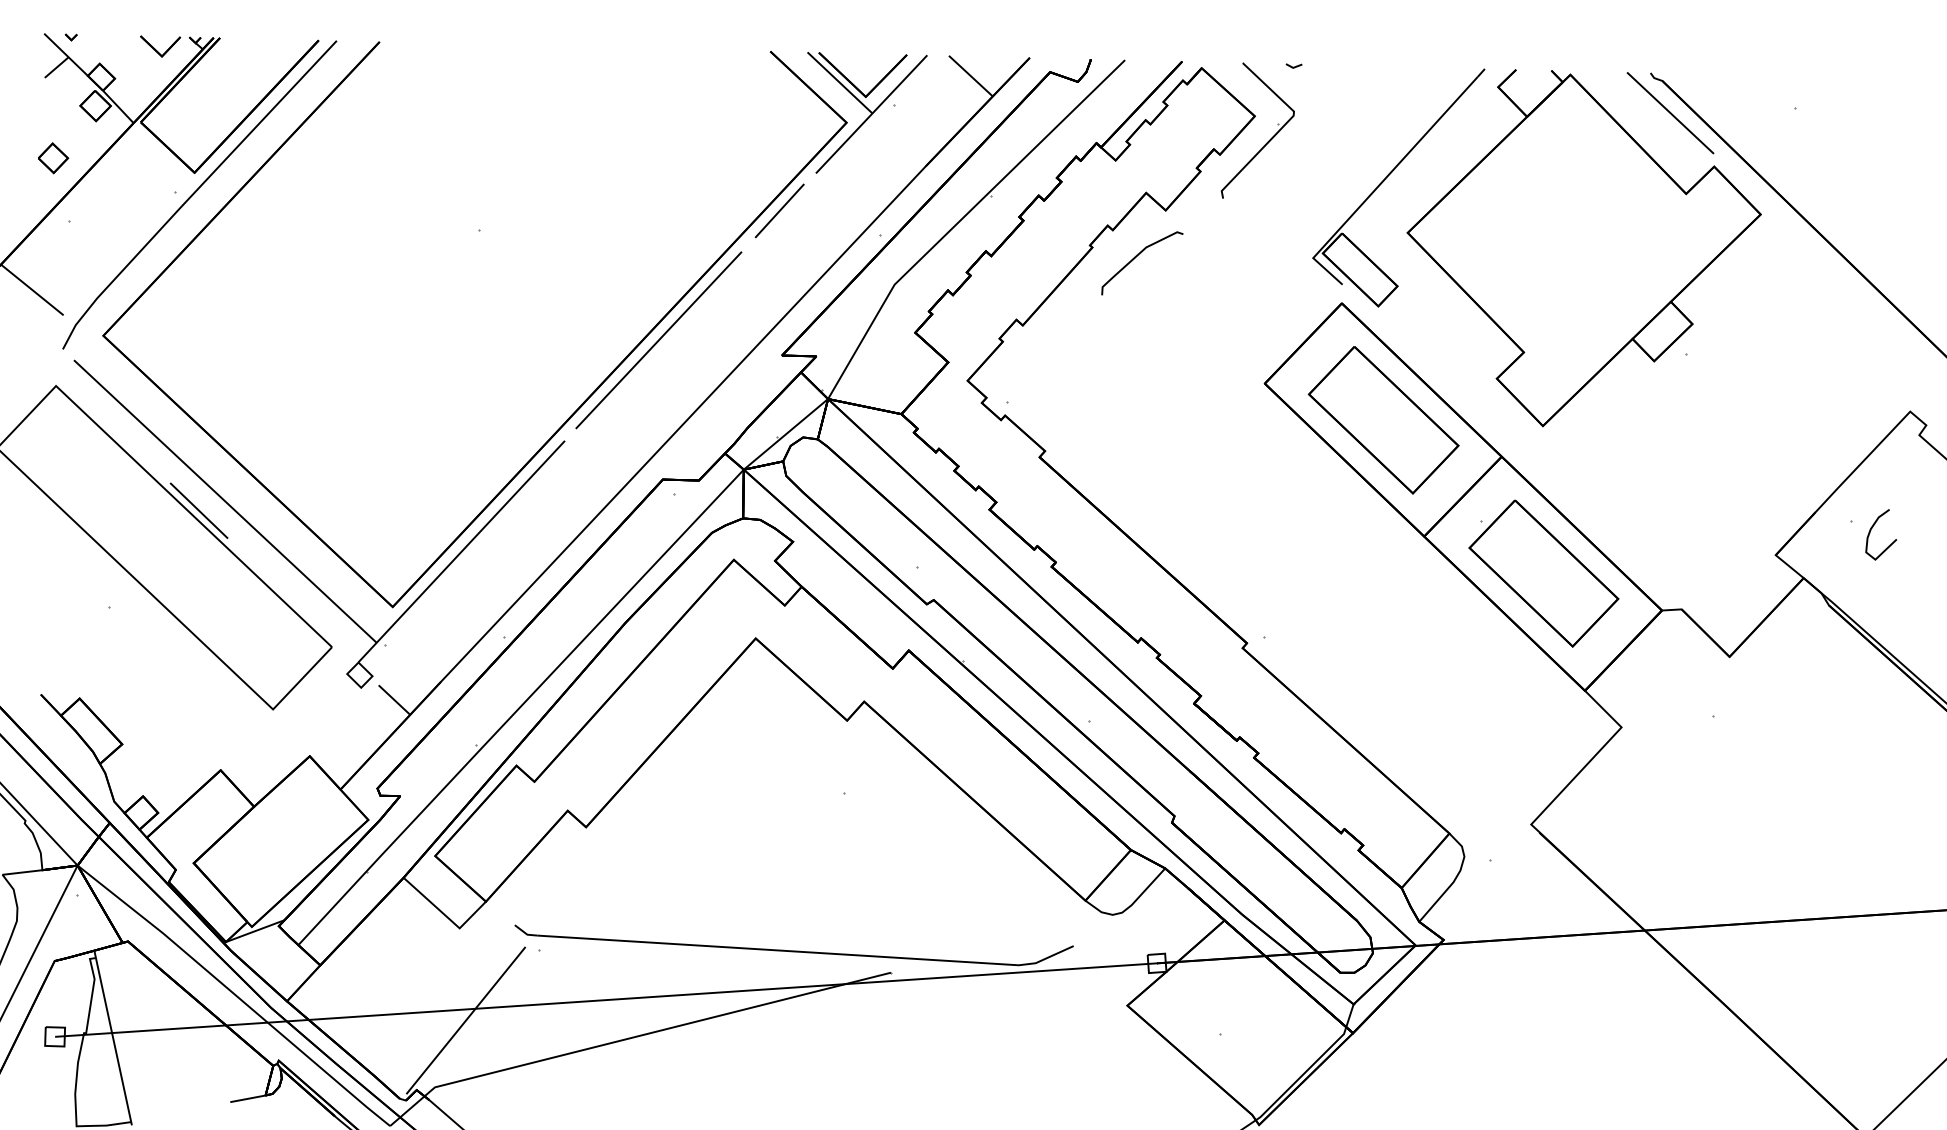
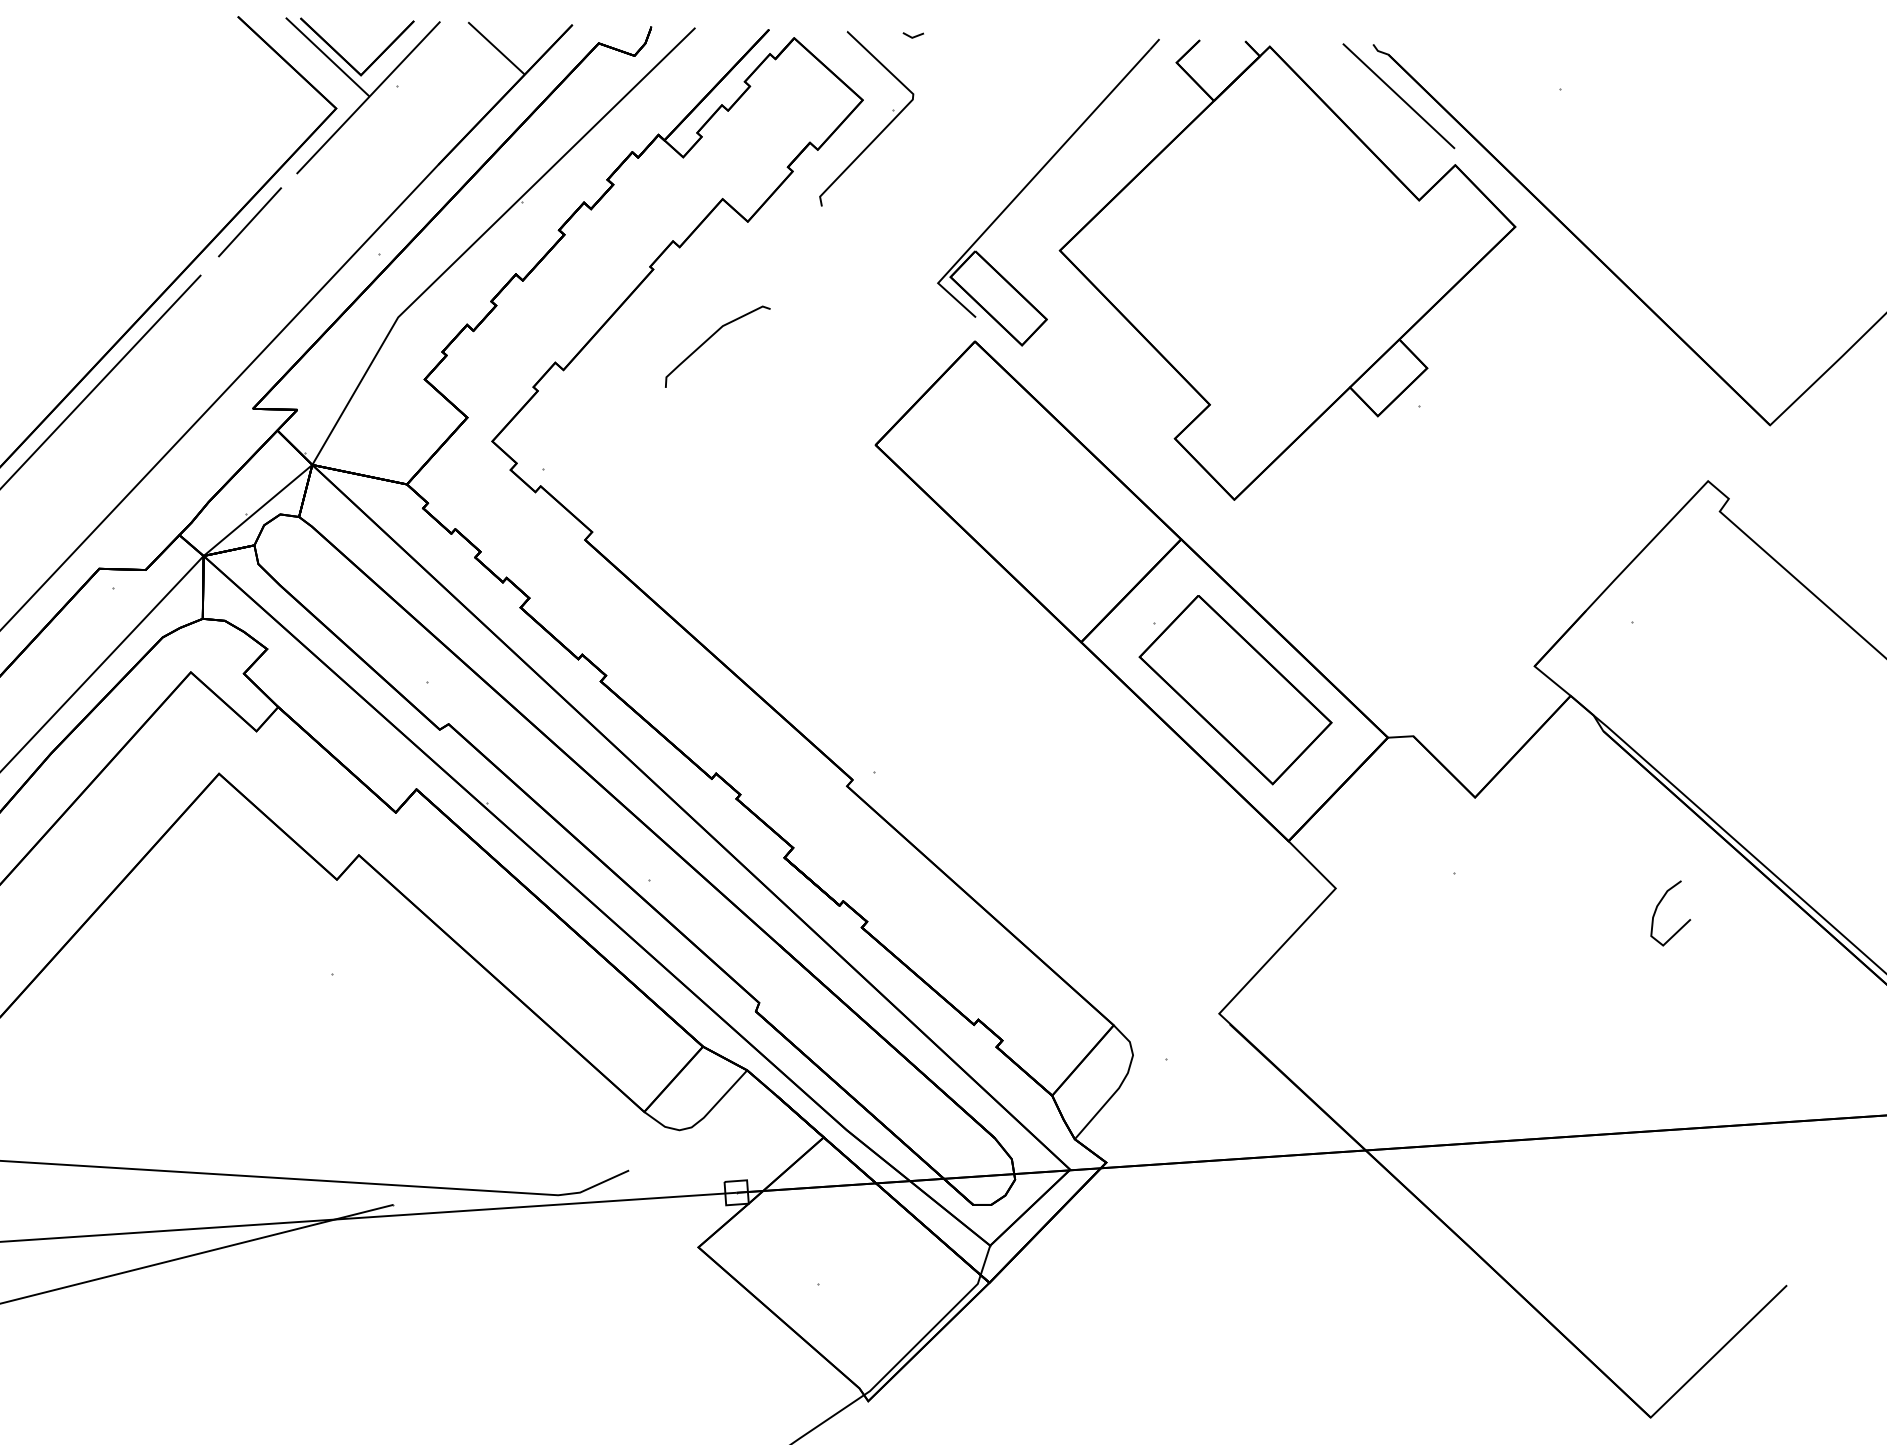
curve: (1136, 257) -> (710, 339), moved
part: (1383, 420) -> (1028, 492), removed
curve: (1873, 527) -> (1660, 904), moved

